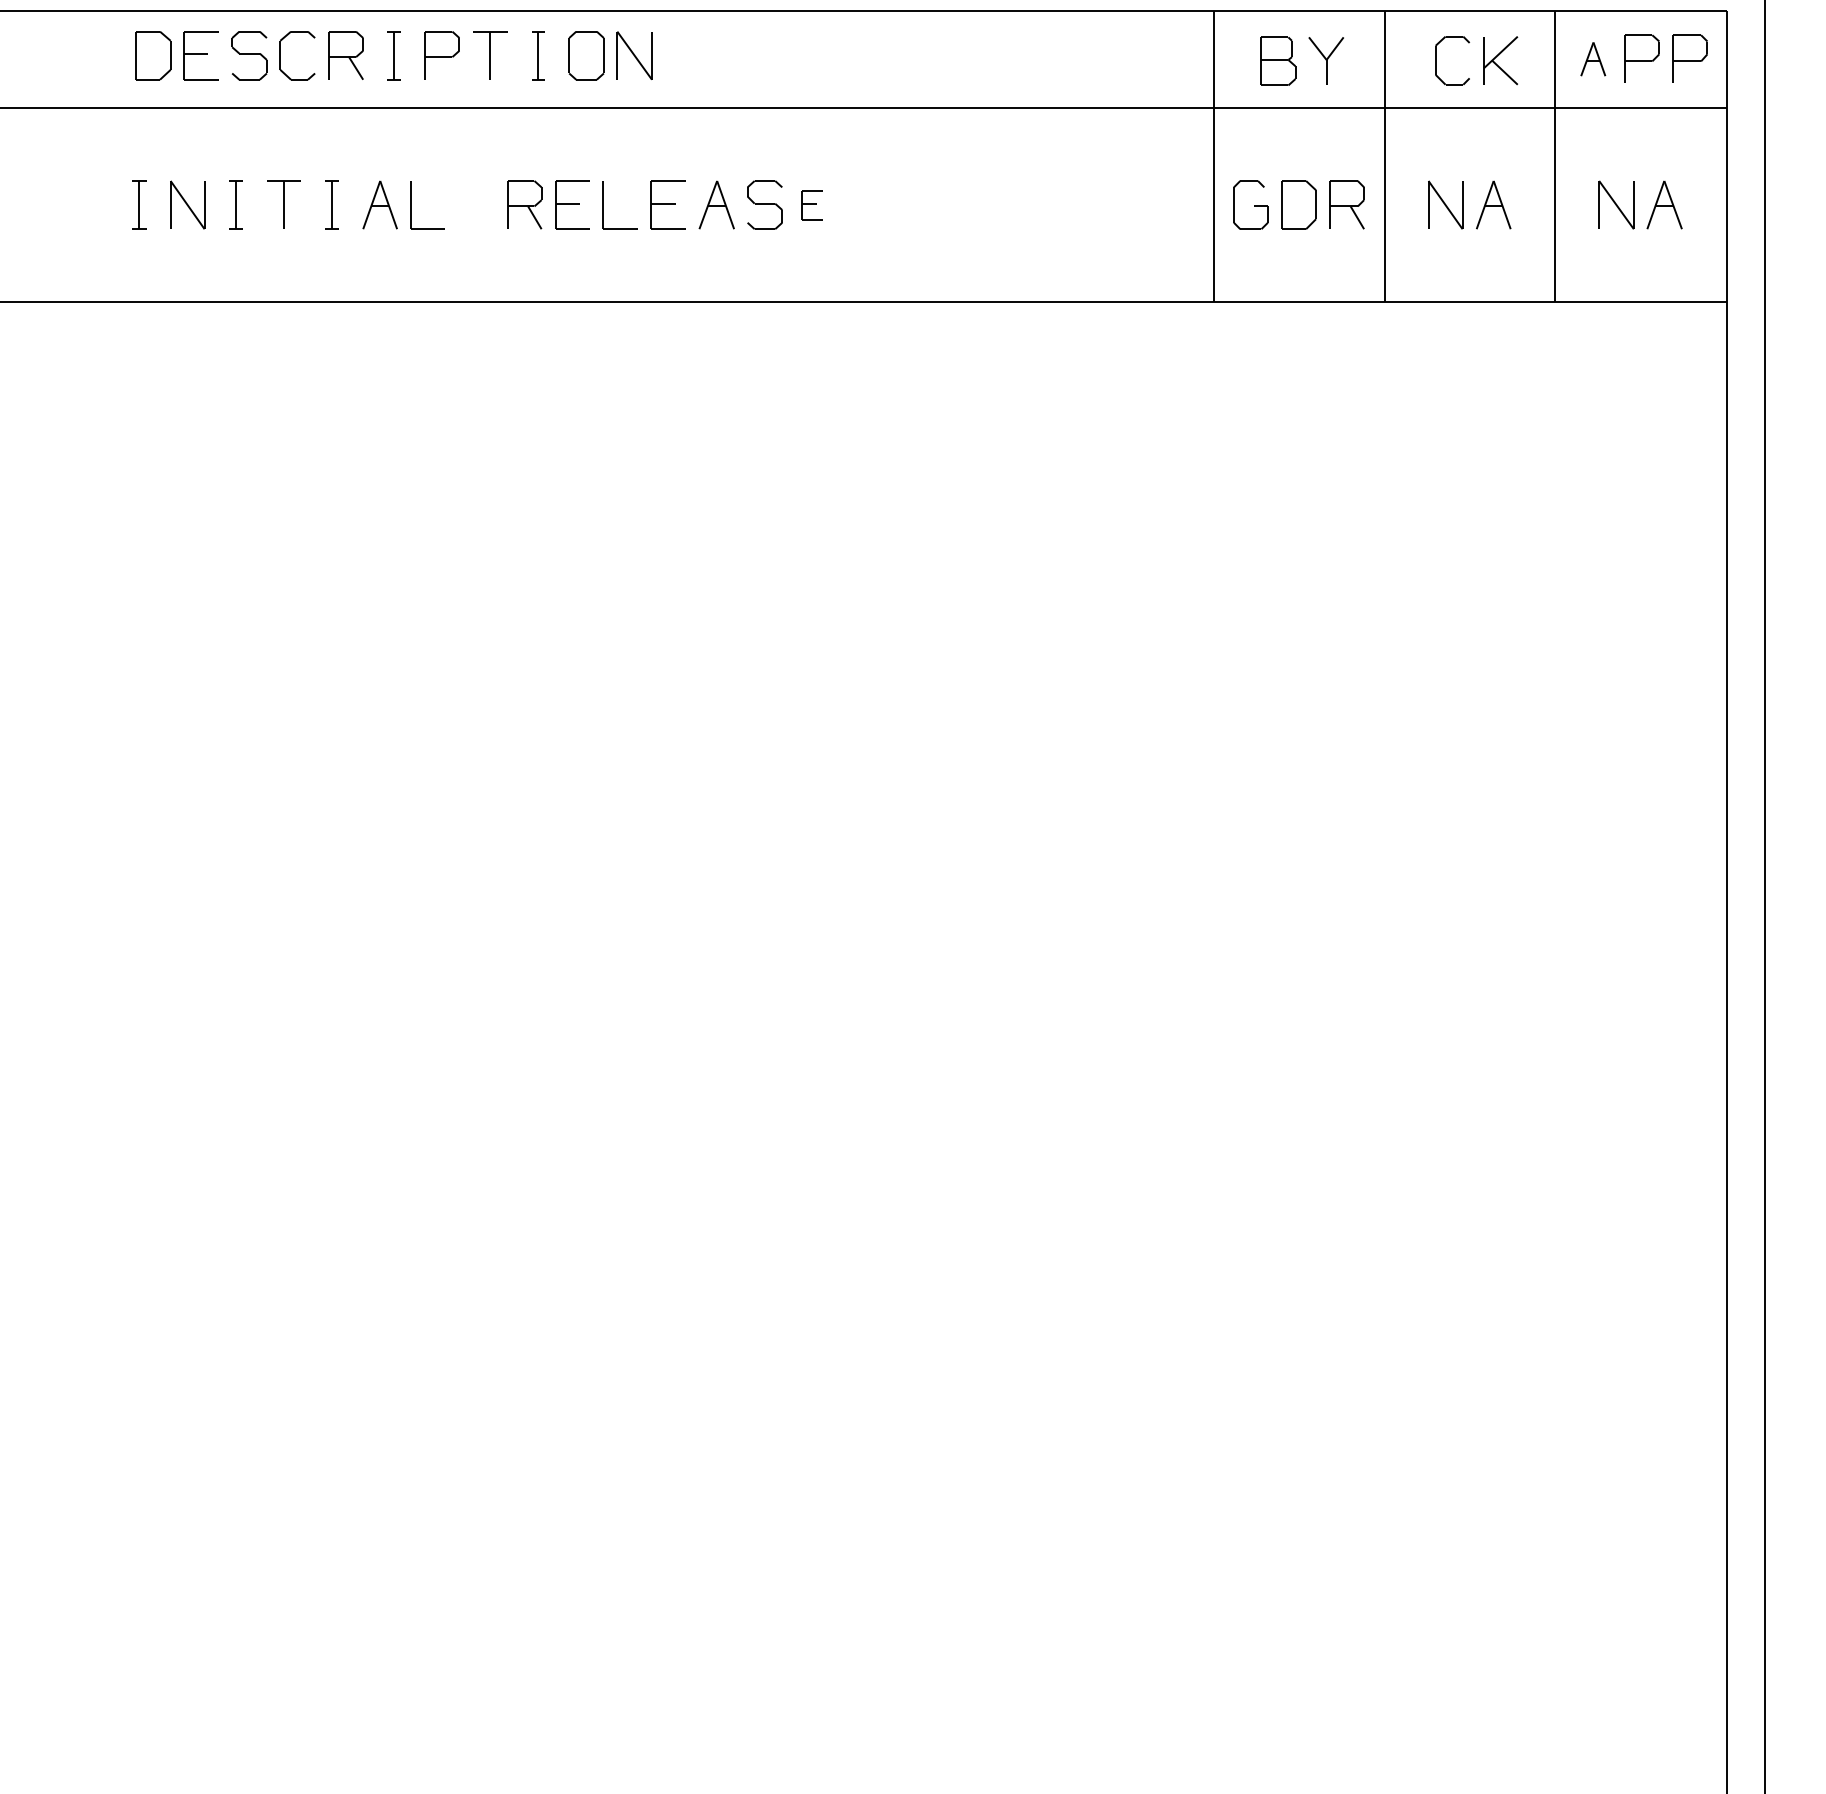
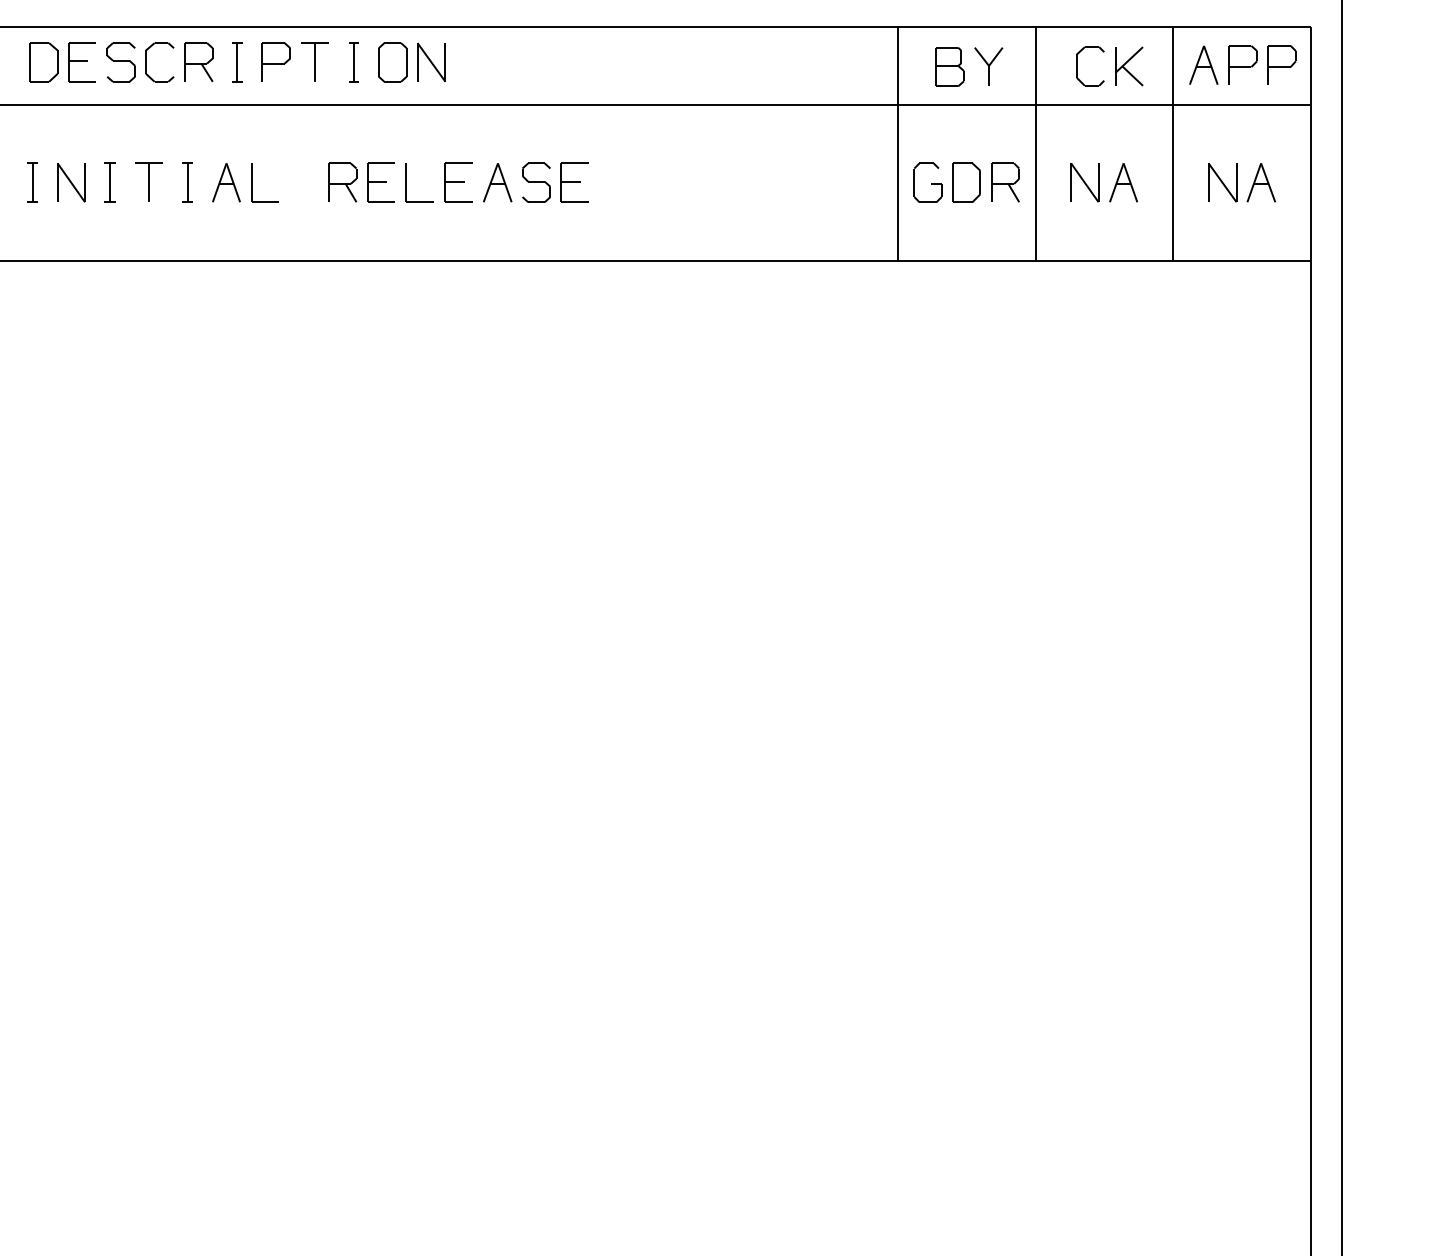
part: (1593, 59) -> (1204, 65), size x1.43
part: (812, 204) -> (574, 182), size x1.67

